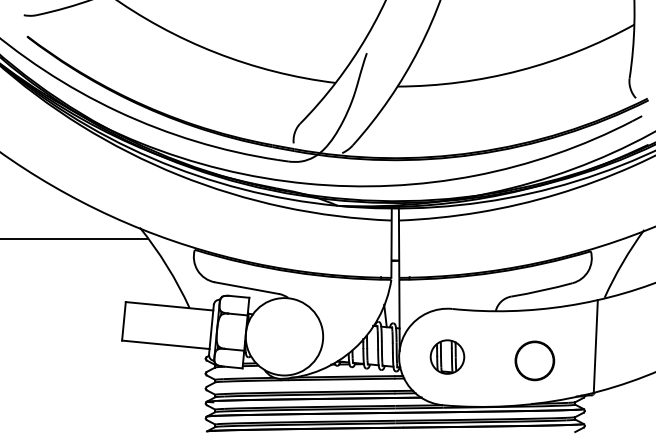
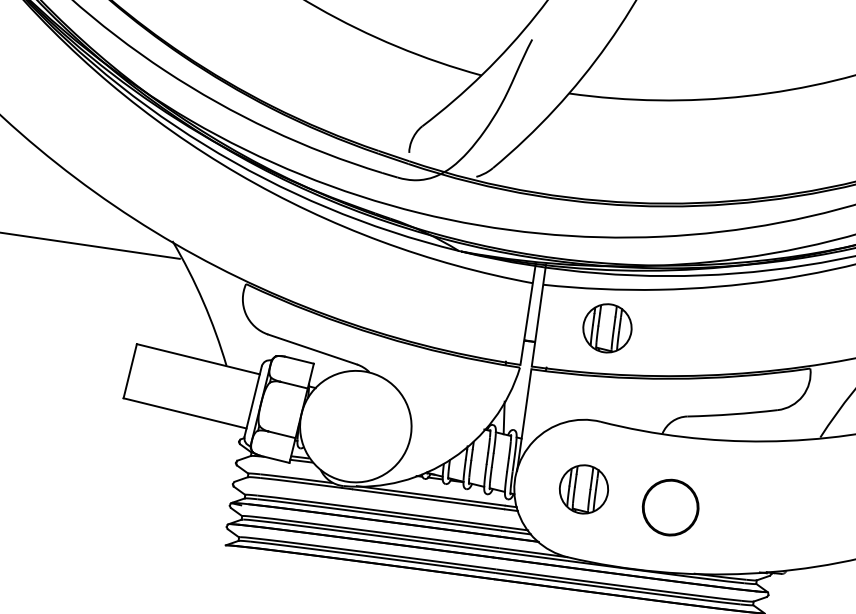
part: (447, 243) -> (607, 327), added
line: (595, 346) -> (797, 505), removed
part: (534, 360) -> (670, 506), moved

